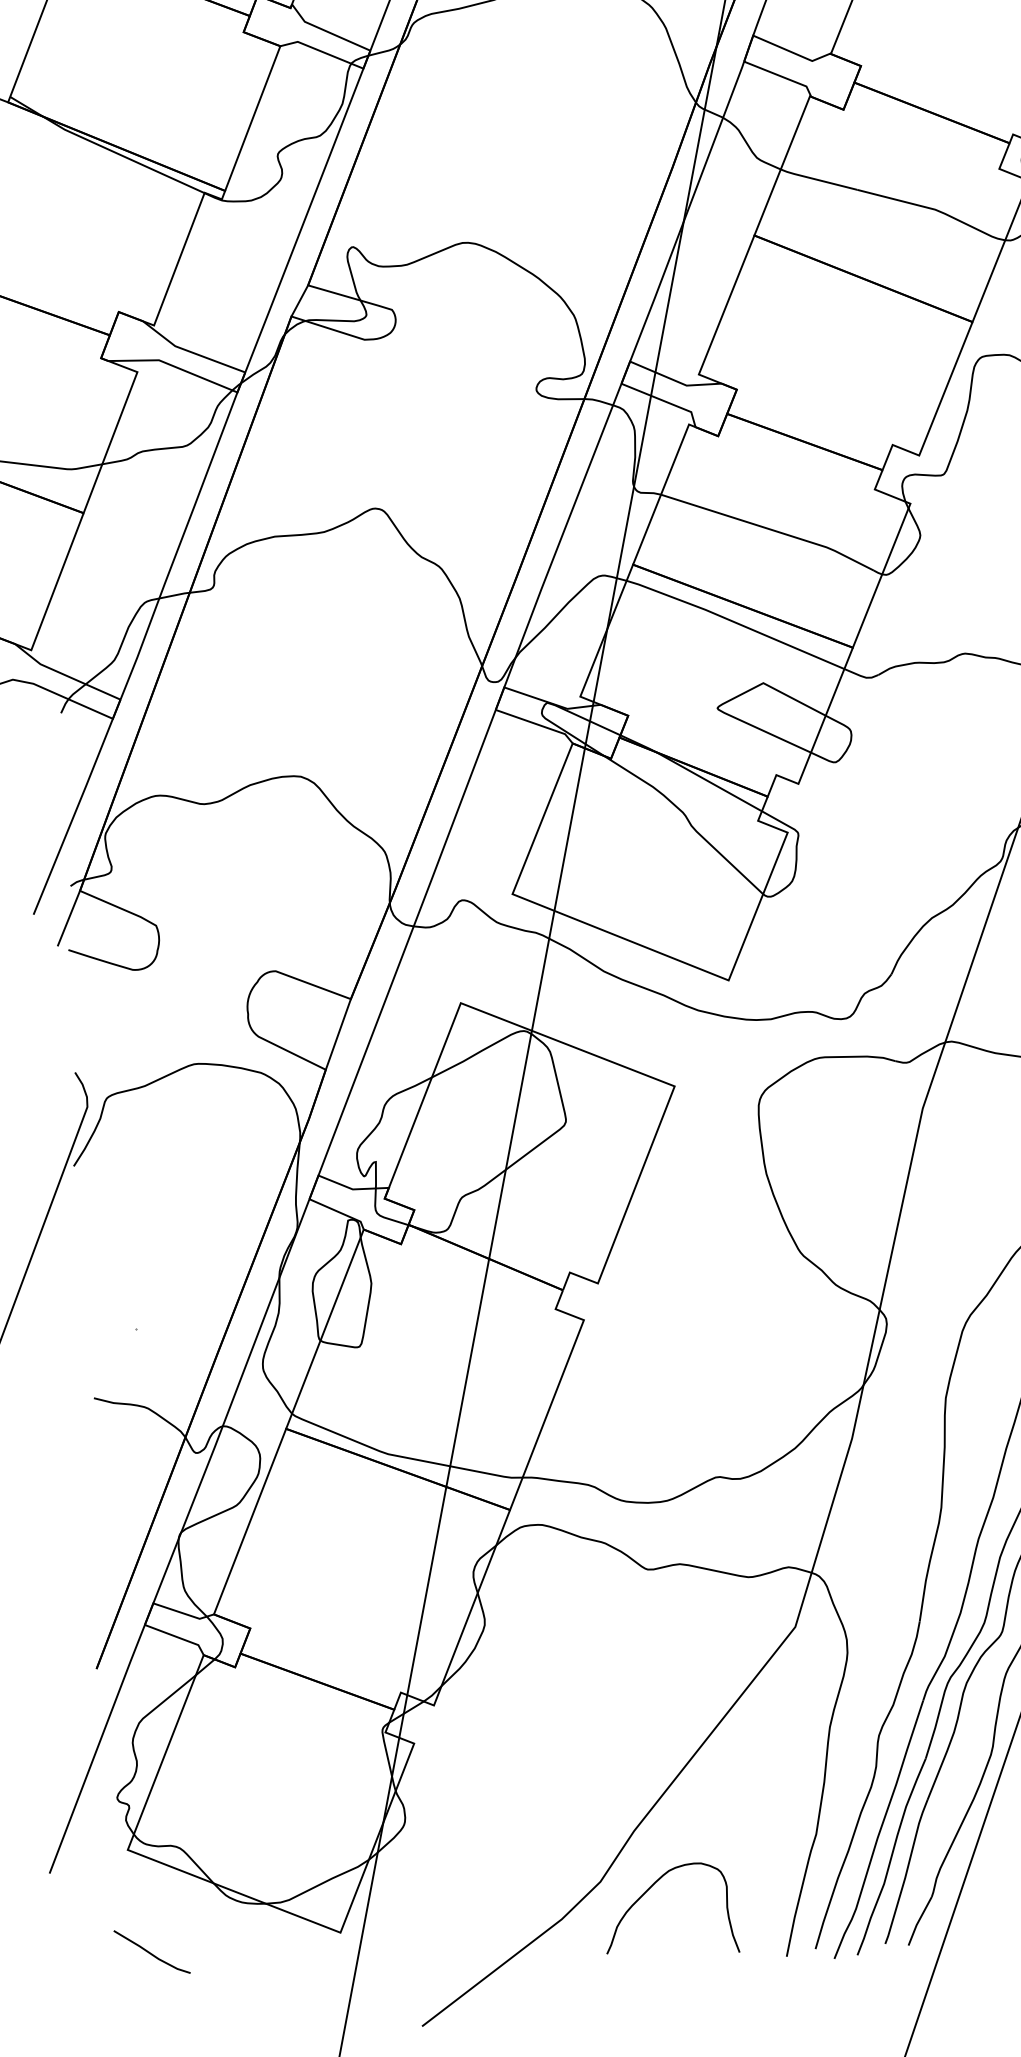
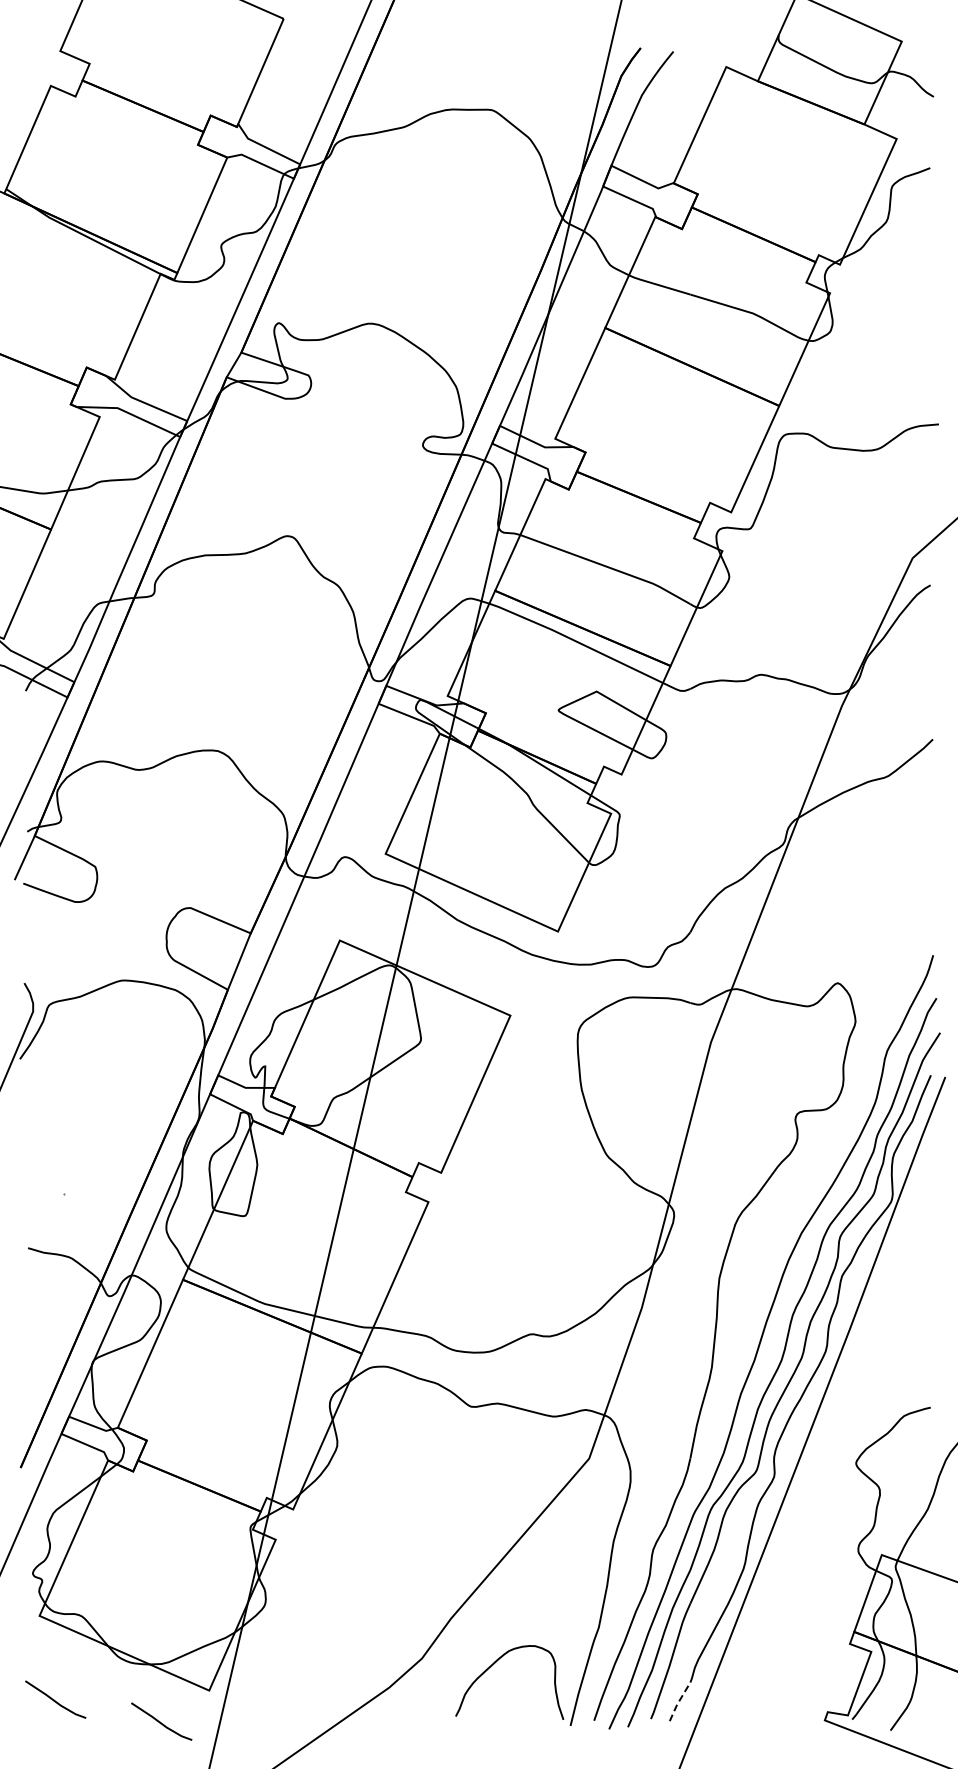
curve: (650, 1889) -> (493, 1665), moved
line: (919, 1920) -> (679, 1701), solid -> dashed
line: (282, 1973) -> (160, 1721), added

